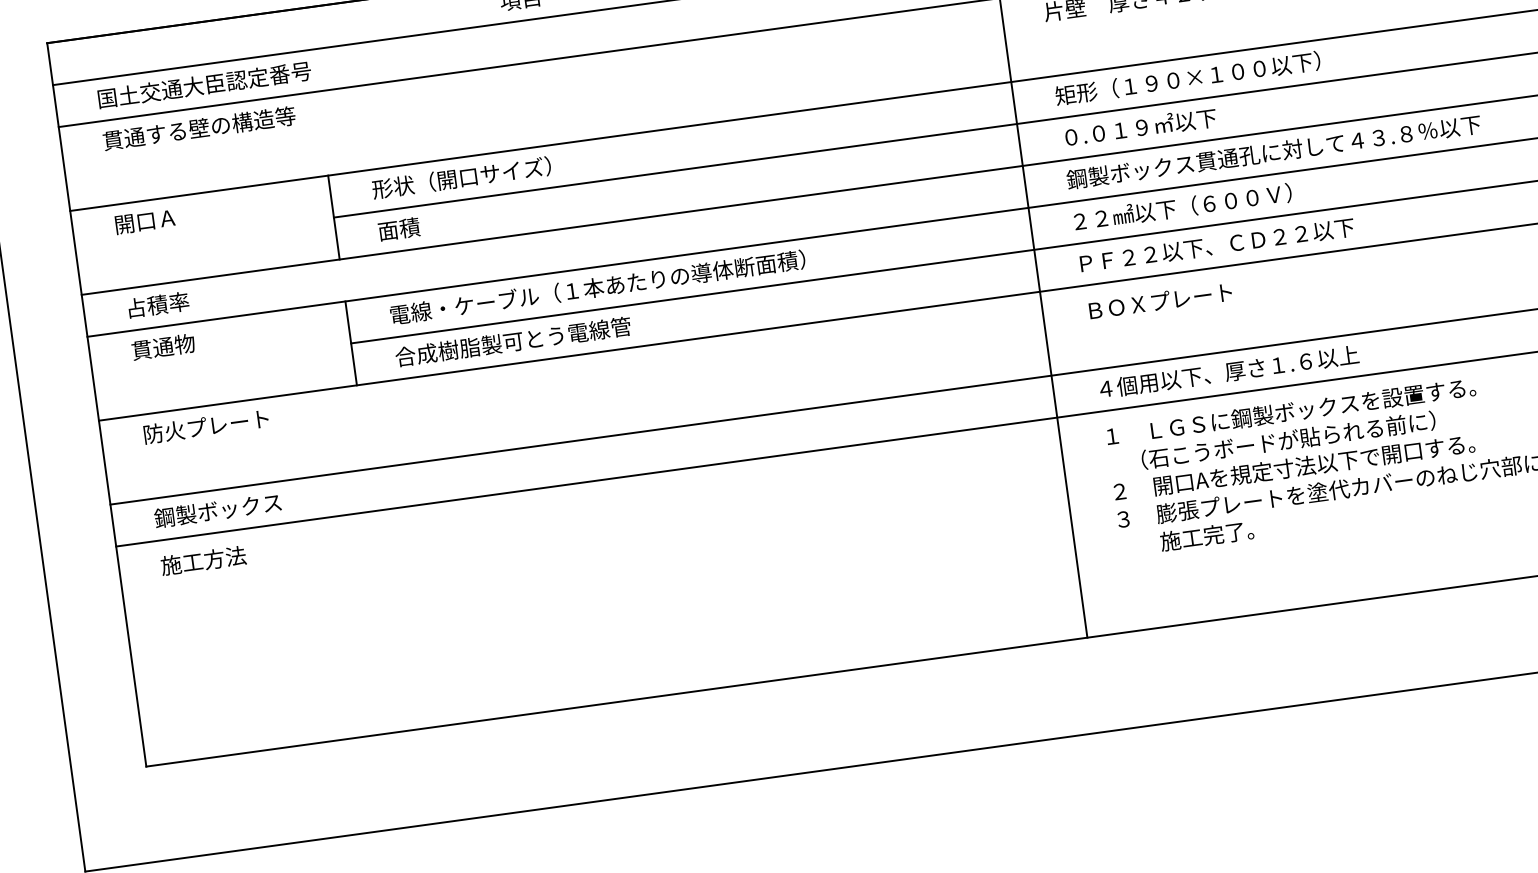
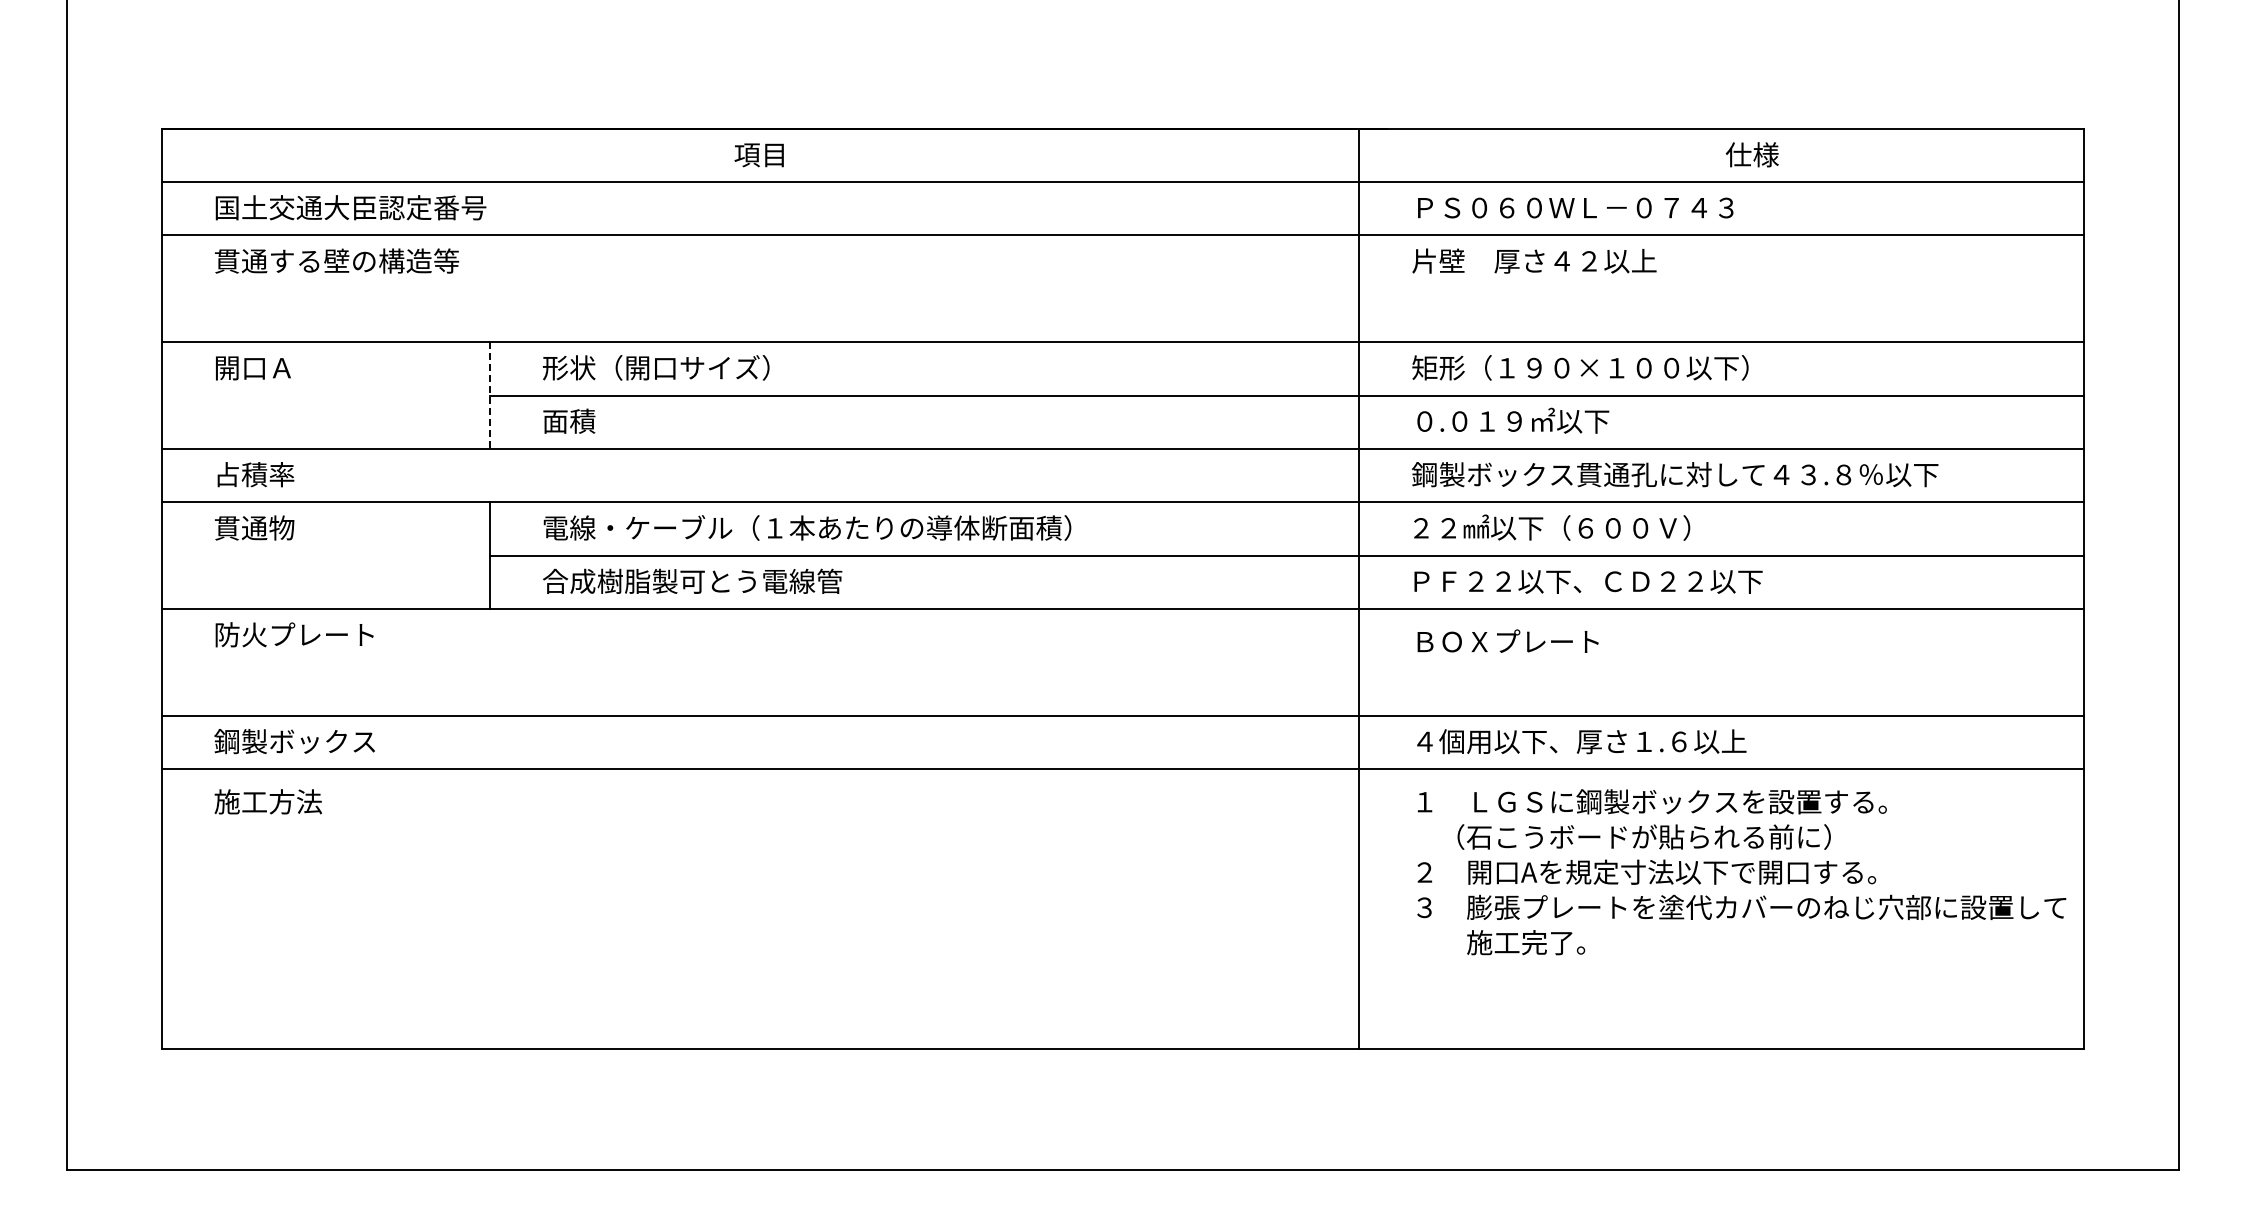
line: (333, 218) -> (489, 396), solid -> dashed

